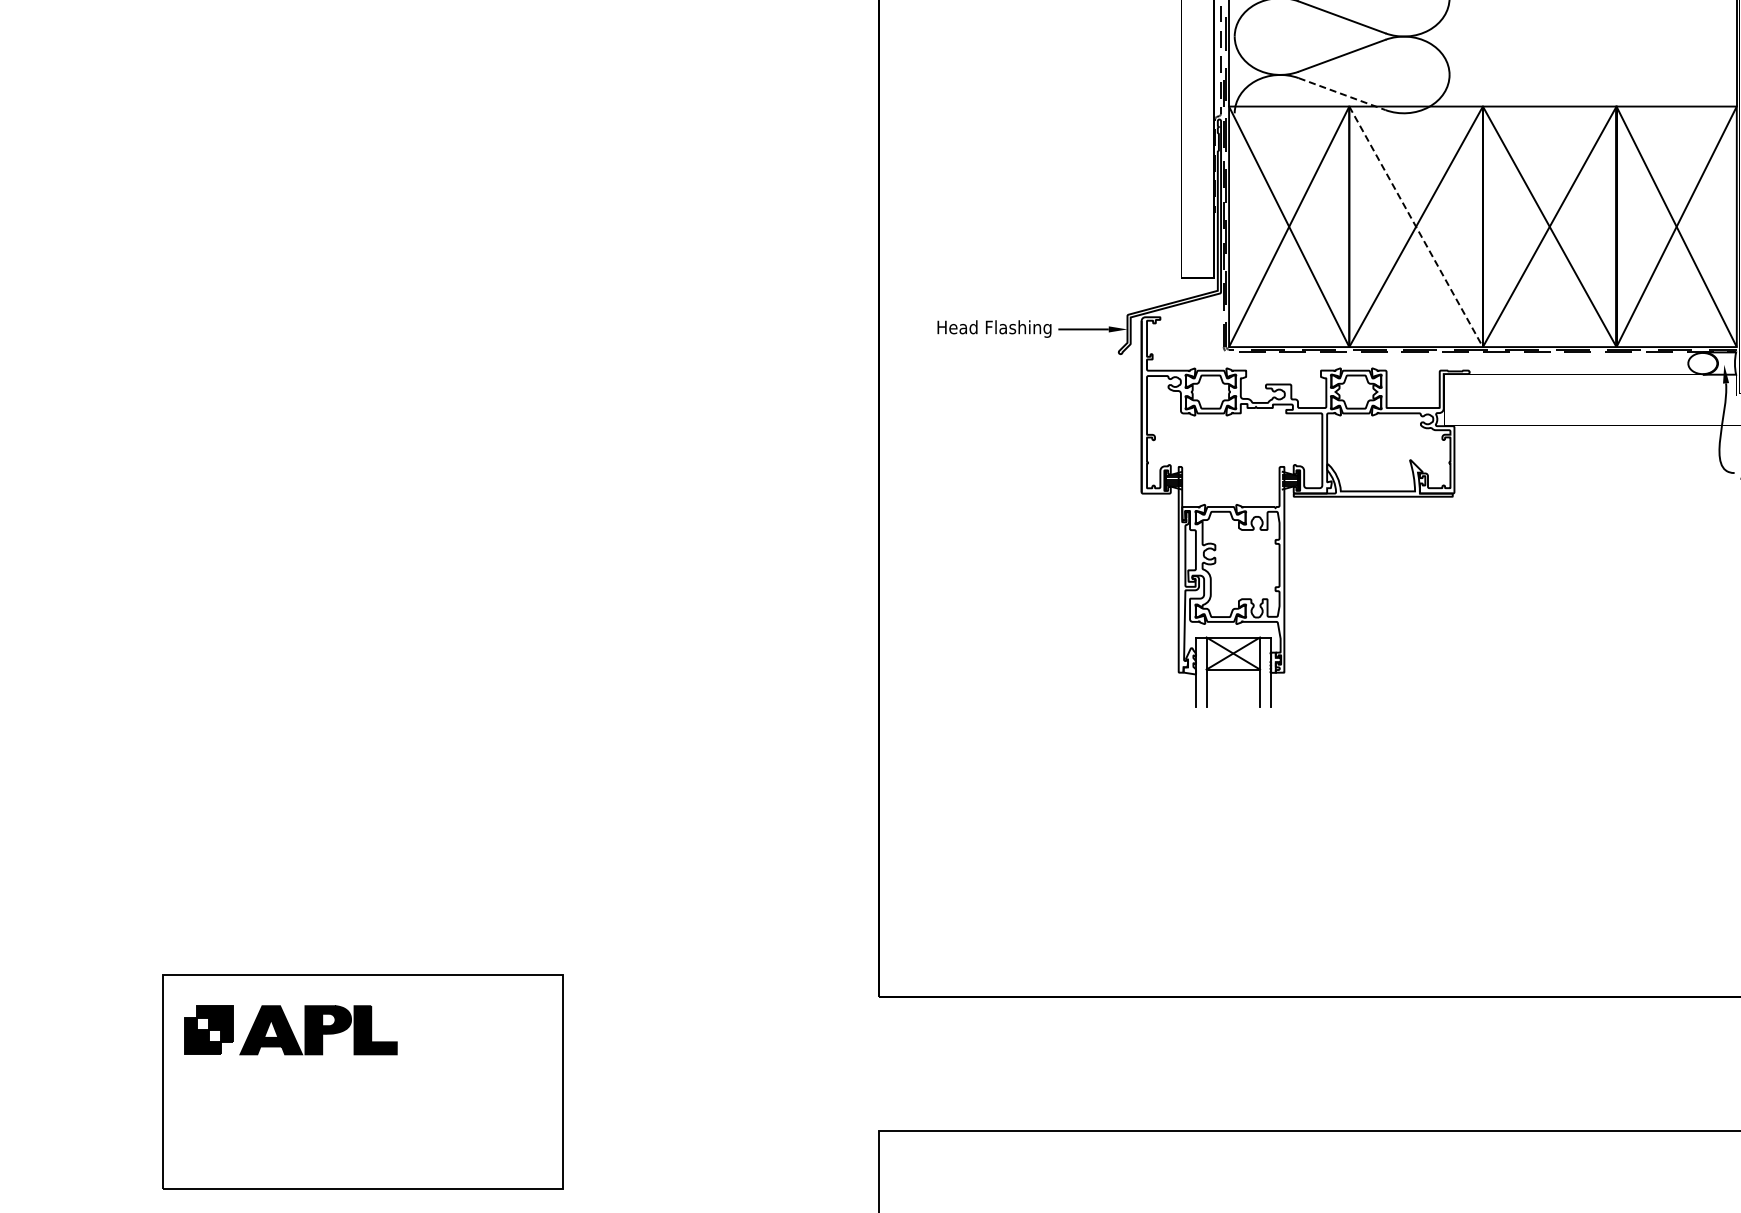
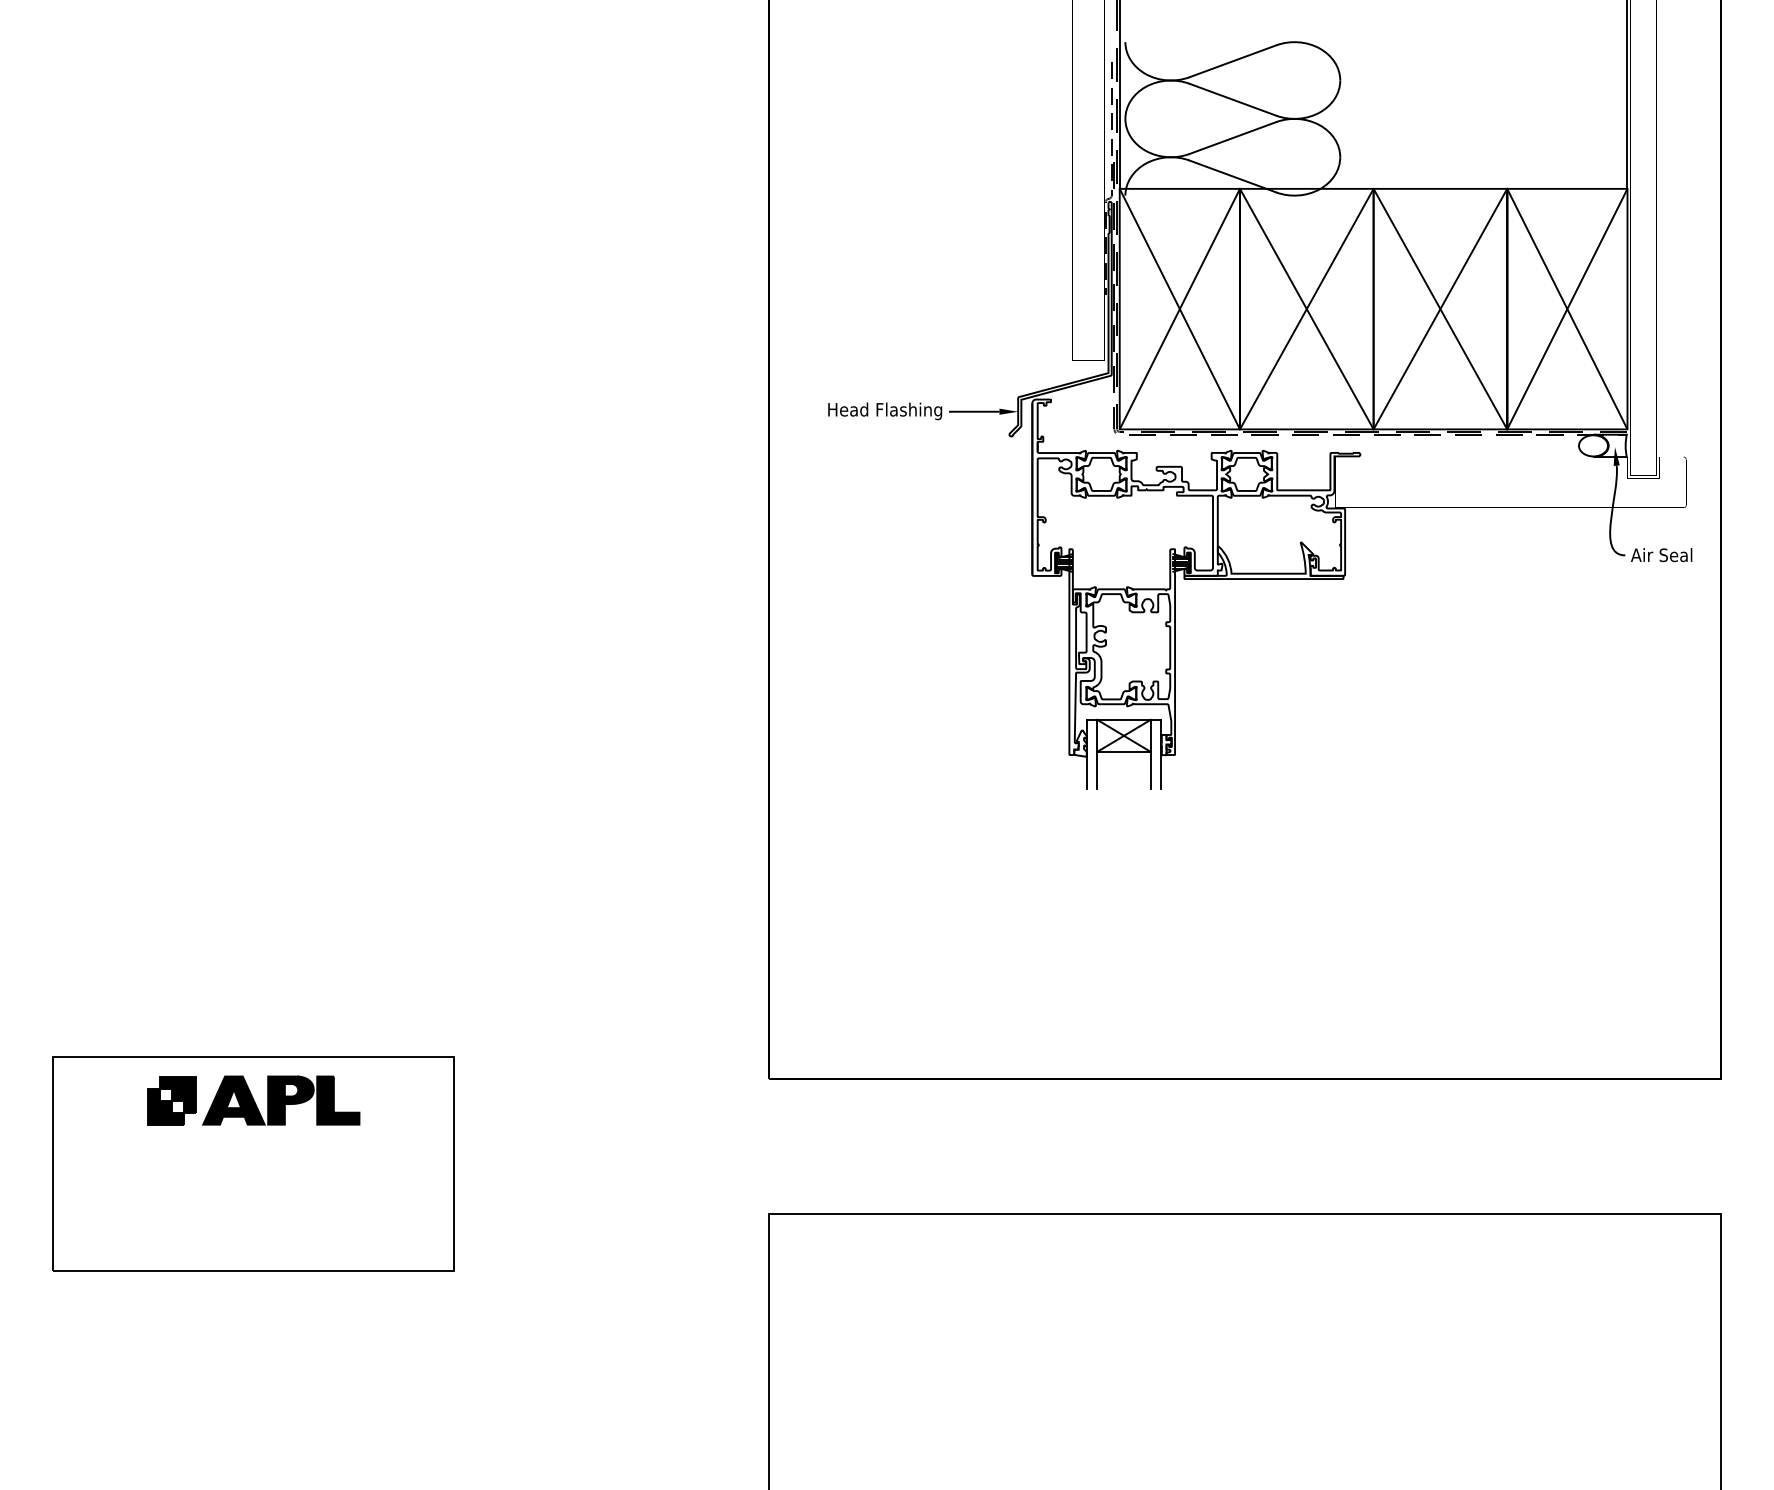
line: (1342, 94) -> (1233, 176), dashed -> solid
line: (1415, 227) -> (1306, 309), dashed -> solid
part: (290, 1030) -> (253, 1100), moved

